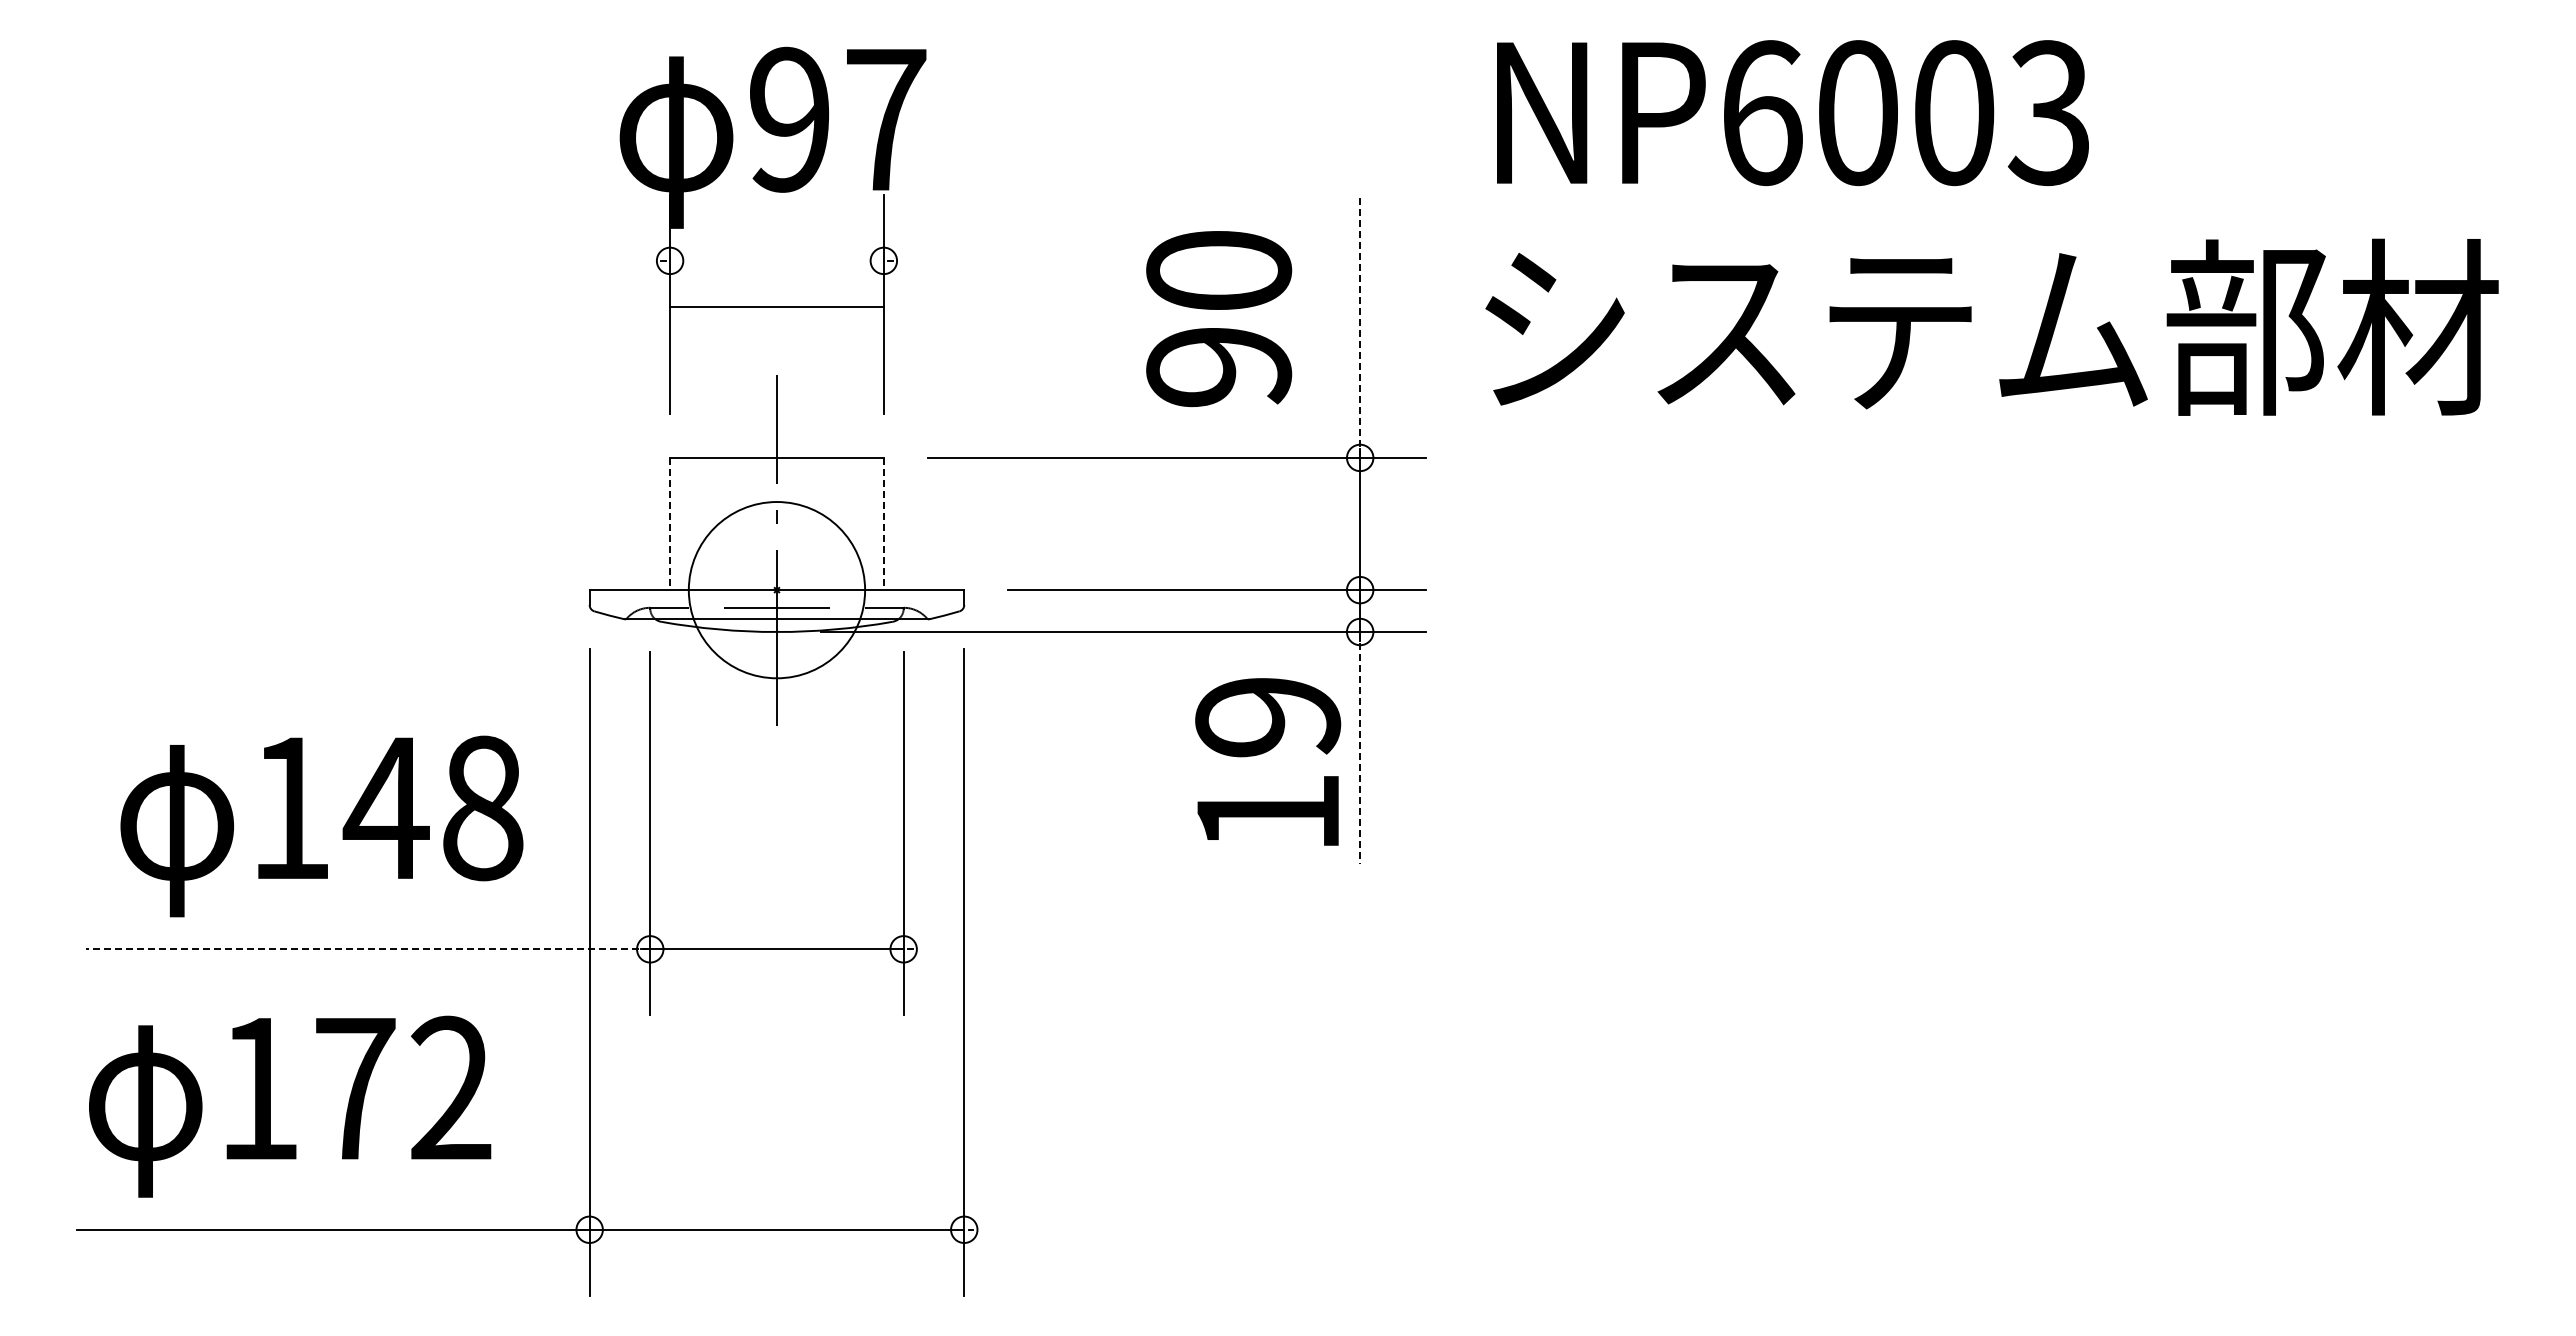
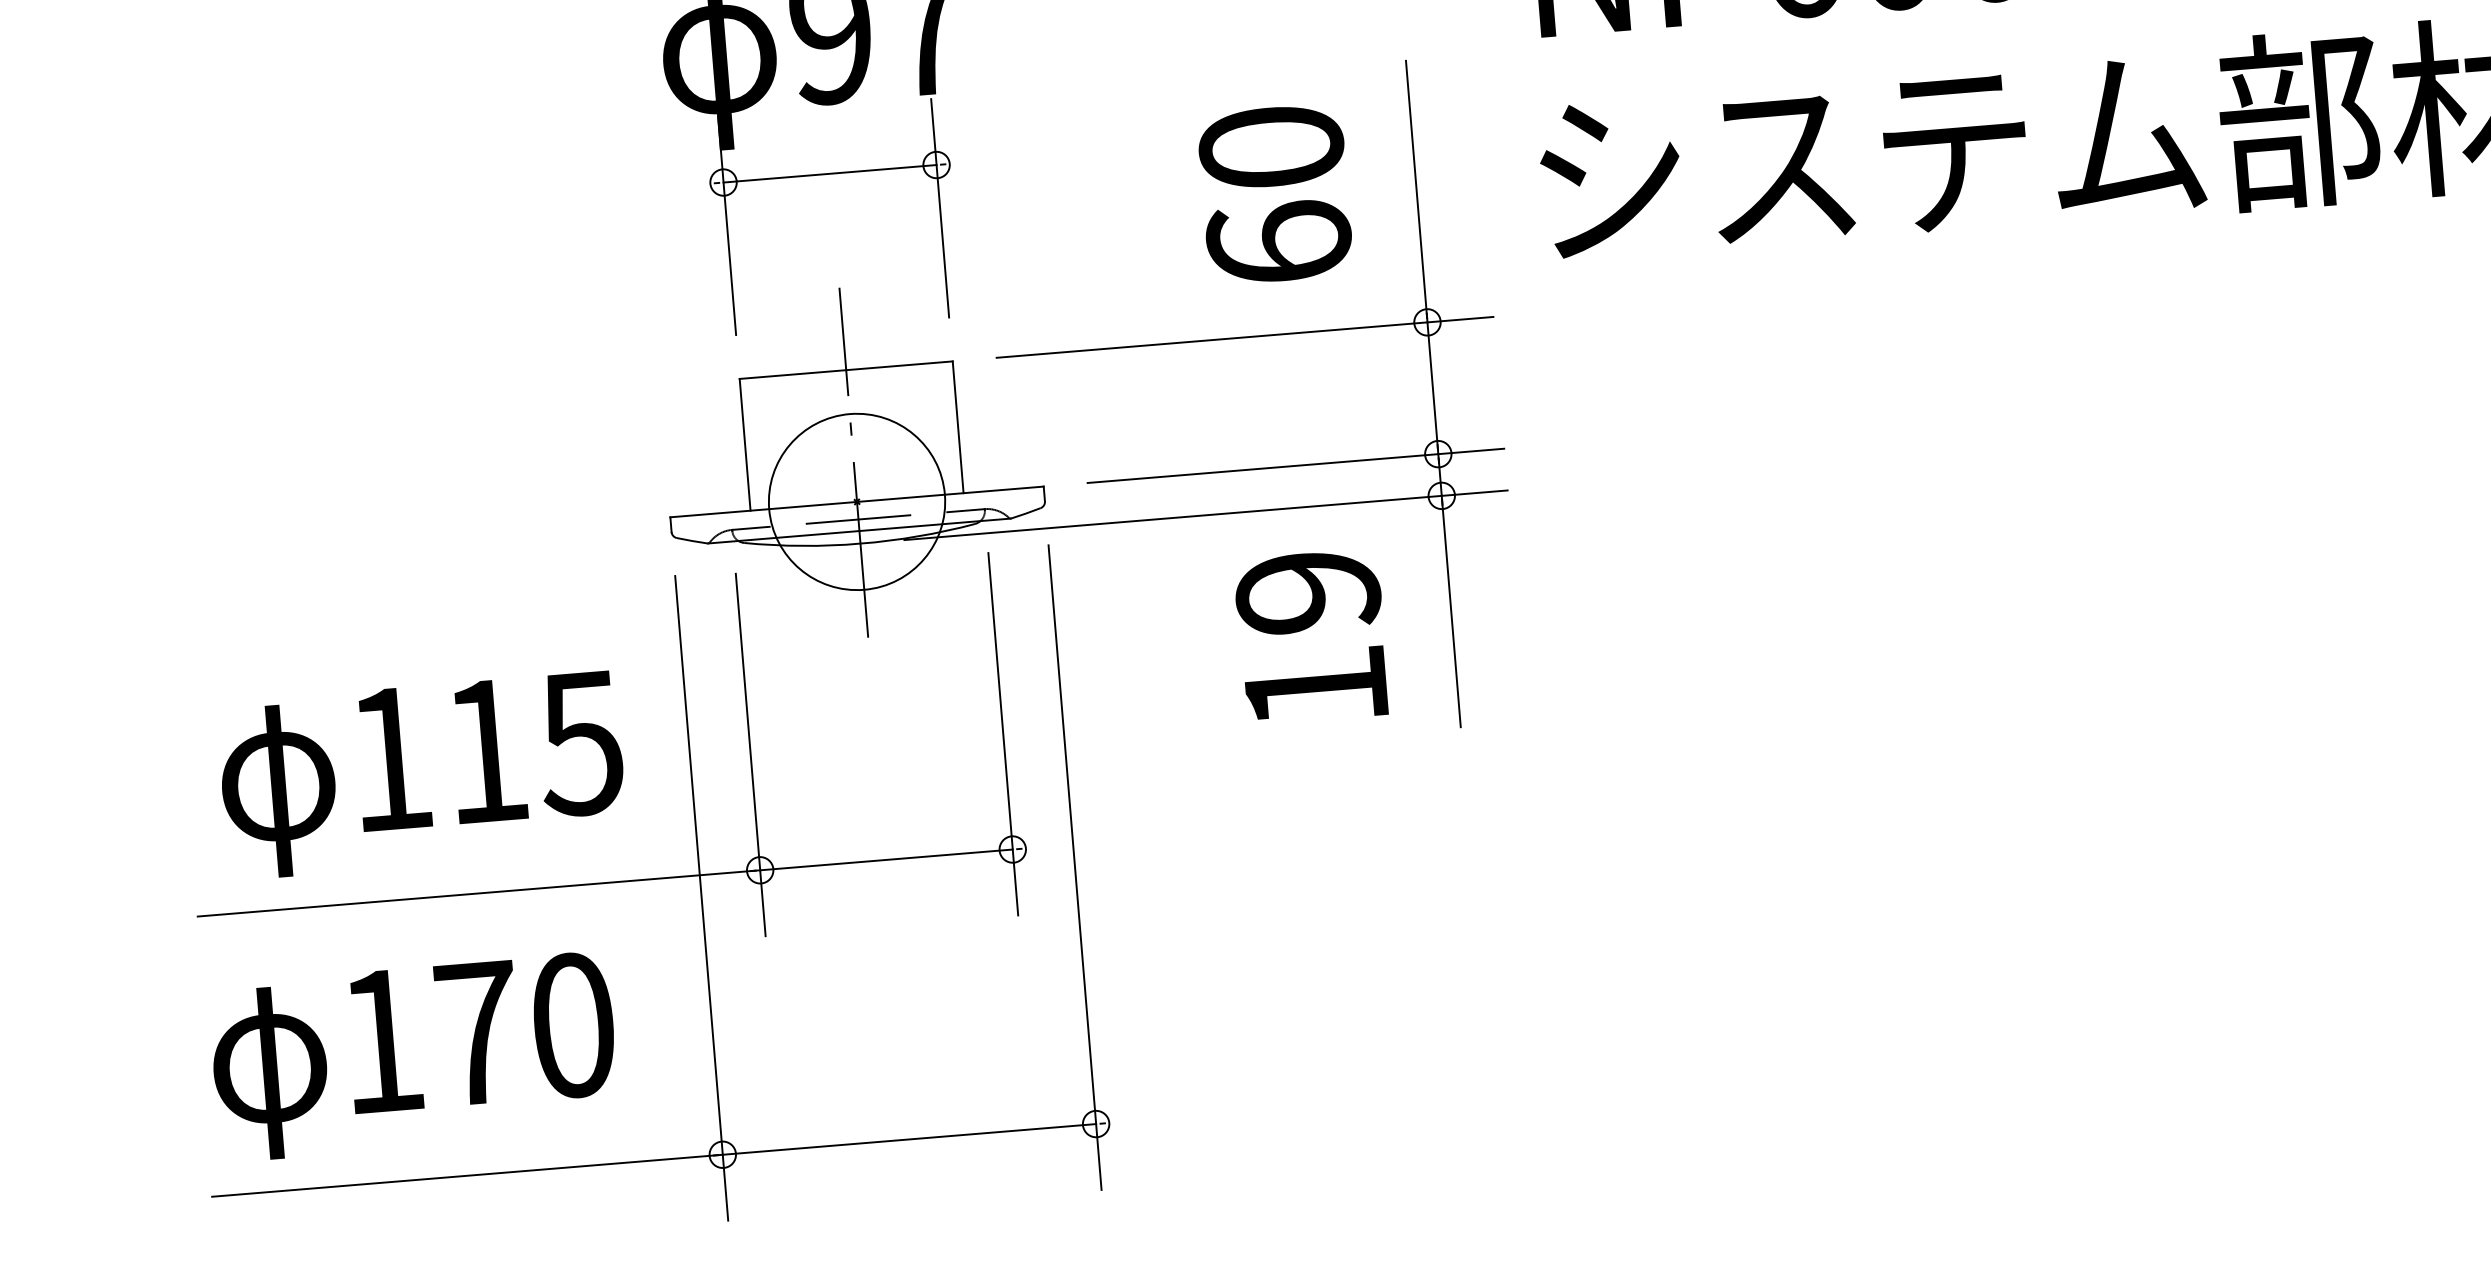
line: (776, 306) -> (829, 173), moved
line: (1360, 326) -> (1417, 191), dashed -> solid
text: (1219, 366) -> (1279, 242), 90 -> 60
line: (670, 524) -> (745, 445), dashed -> solid
line: (883, 524) -> (957, 427), dashed -> solid
line: (1360, 748) -> (1451, 611), dashed -> solid
text: (1268, 761) -> (1312, 636), moved
text: (432, 808) -> (531, 747), 148 -> 115
line: (367, 949) -> (478, 893), dashed -> solid
text: (450, 1088) -> (572, 1025), 172 -> 170

